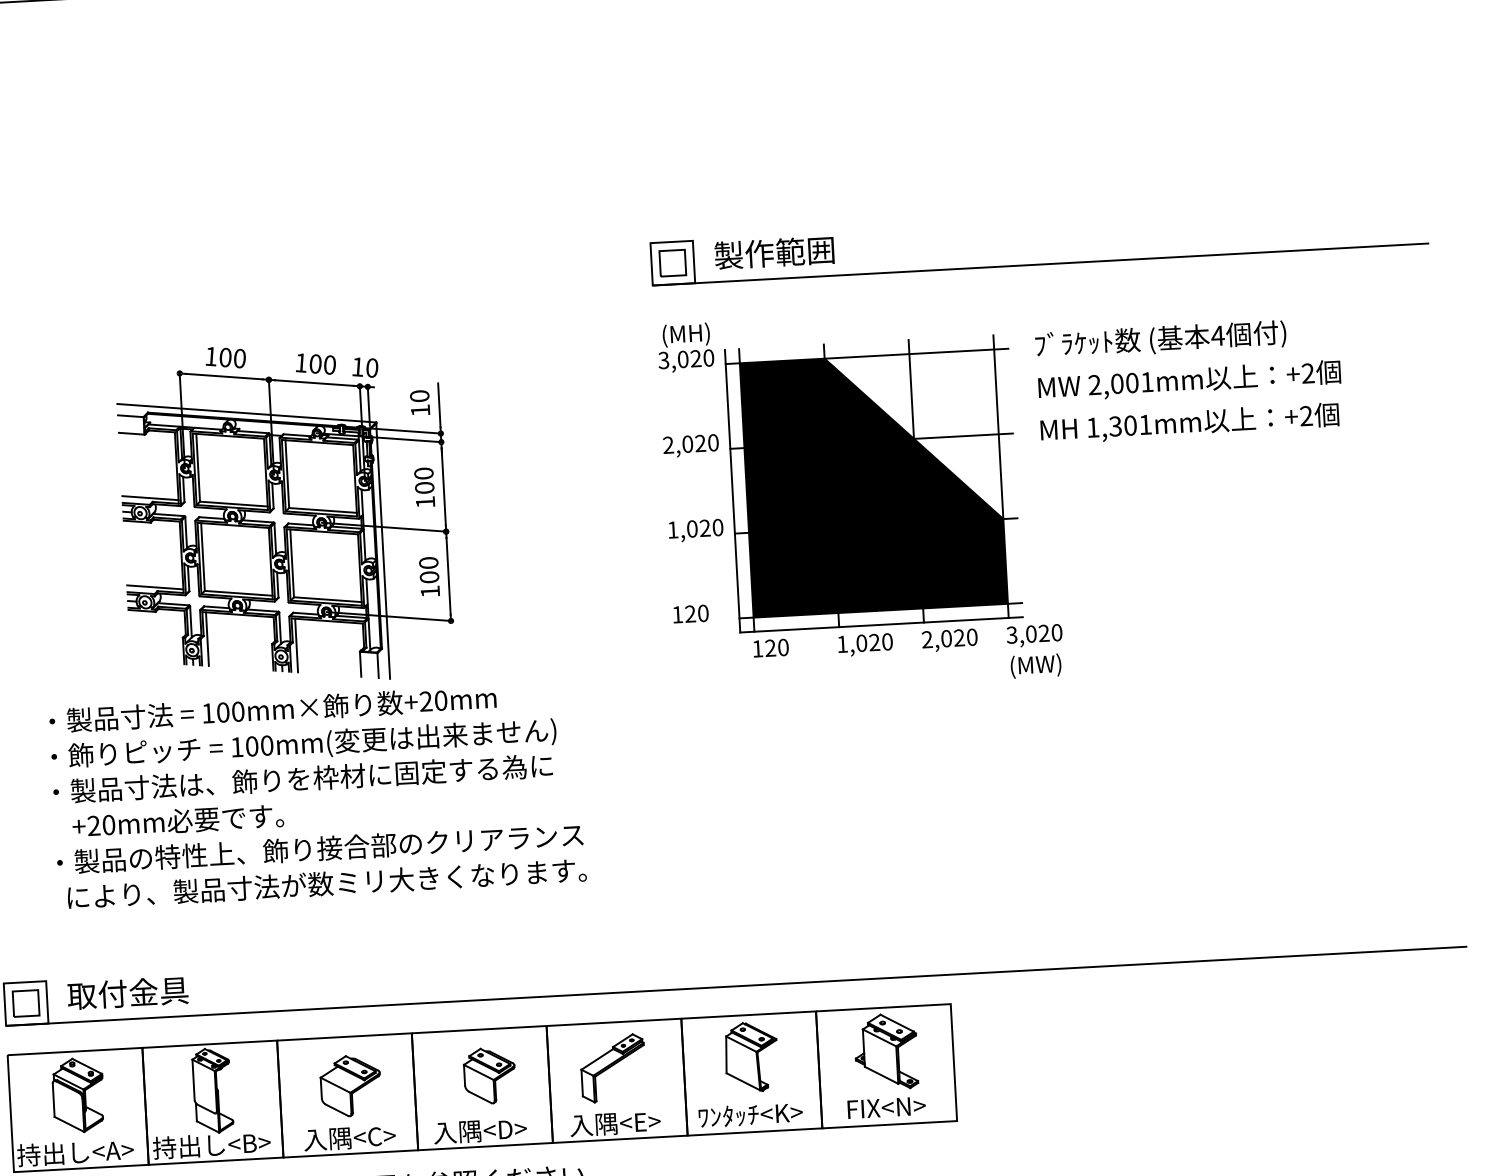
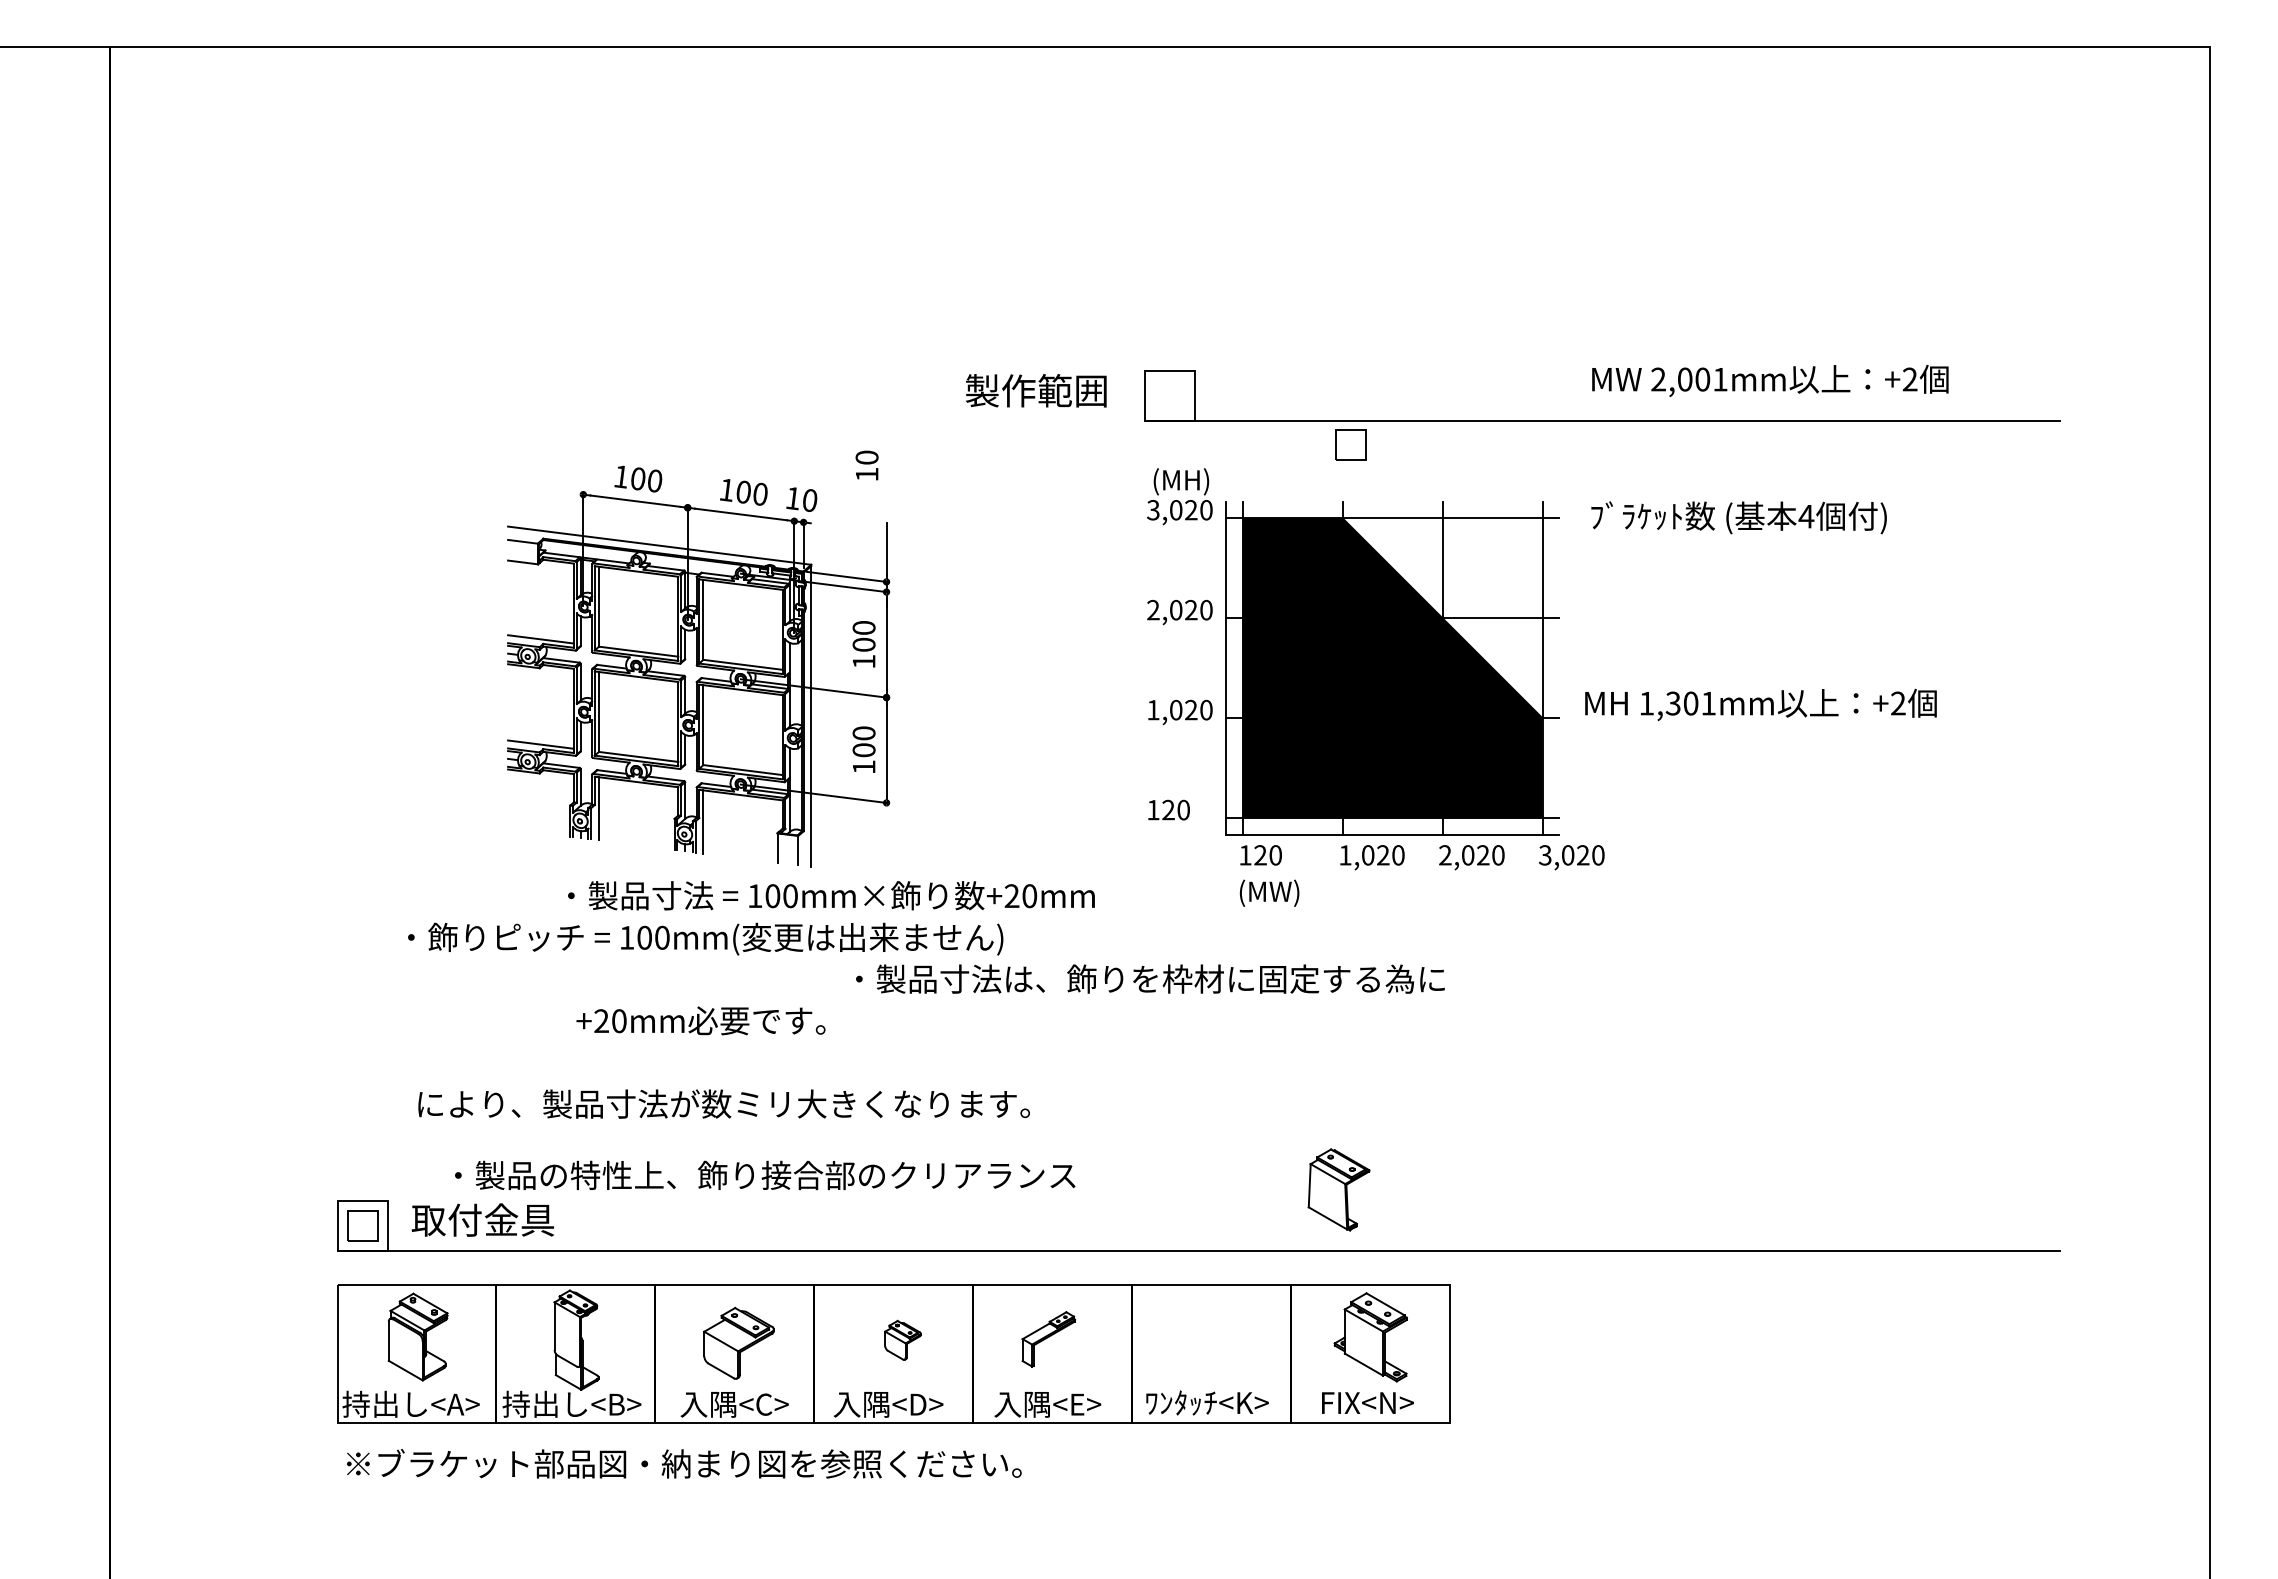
text: (774, 252) -> (1036, 390), moved
part: (672, 262) -> (1350, 444), moved
text: (1189, 380) -> (1770, 380), moved
text: (419, 402) -> (866, 465), moved
text: (1189, 423) -> (1760, 704), moved
text: (1035, 665) -> (1269, 892), moved
text: (272, 709) -> (831, 895), moved
text: (303, 778) -> (1150, 978), moved
text: (177, 820) -> (700, 1020), moved
text: (320, 848) -> (765, 1175), moved
part: (750, 1056) -> (1338, 1189), moved
part: (612, 1068) -> (1048, 1339), size x0.7
part: (489, 1076) -> (902, 1340), size x0.6

